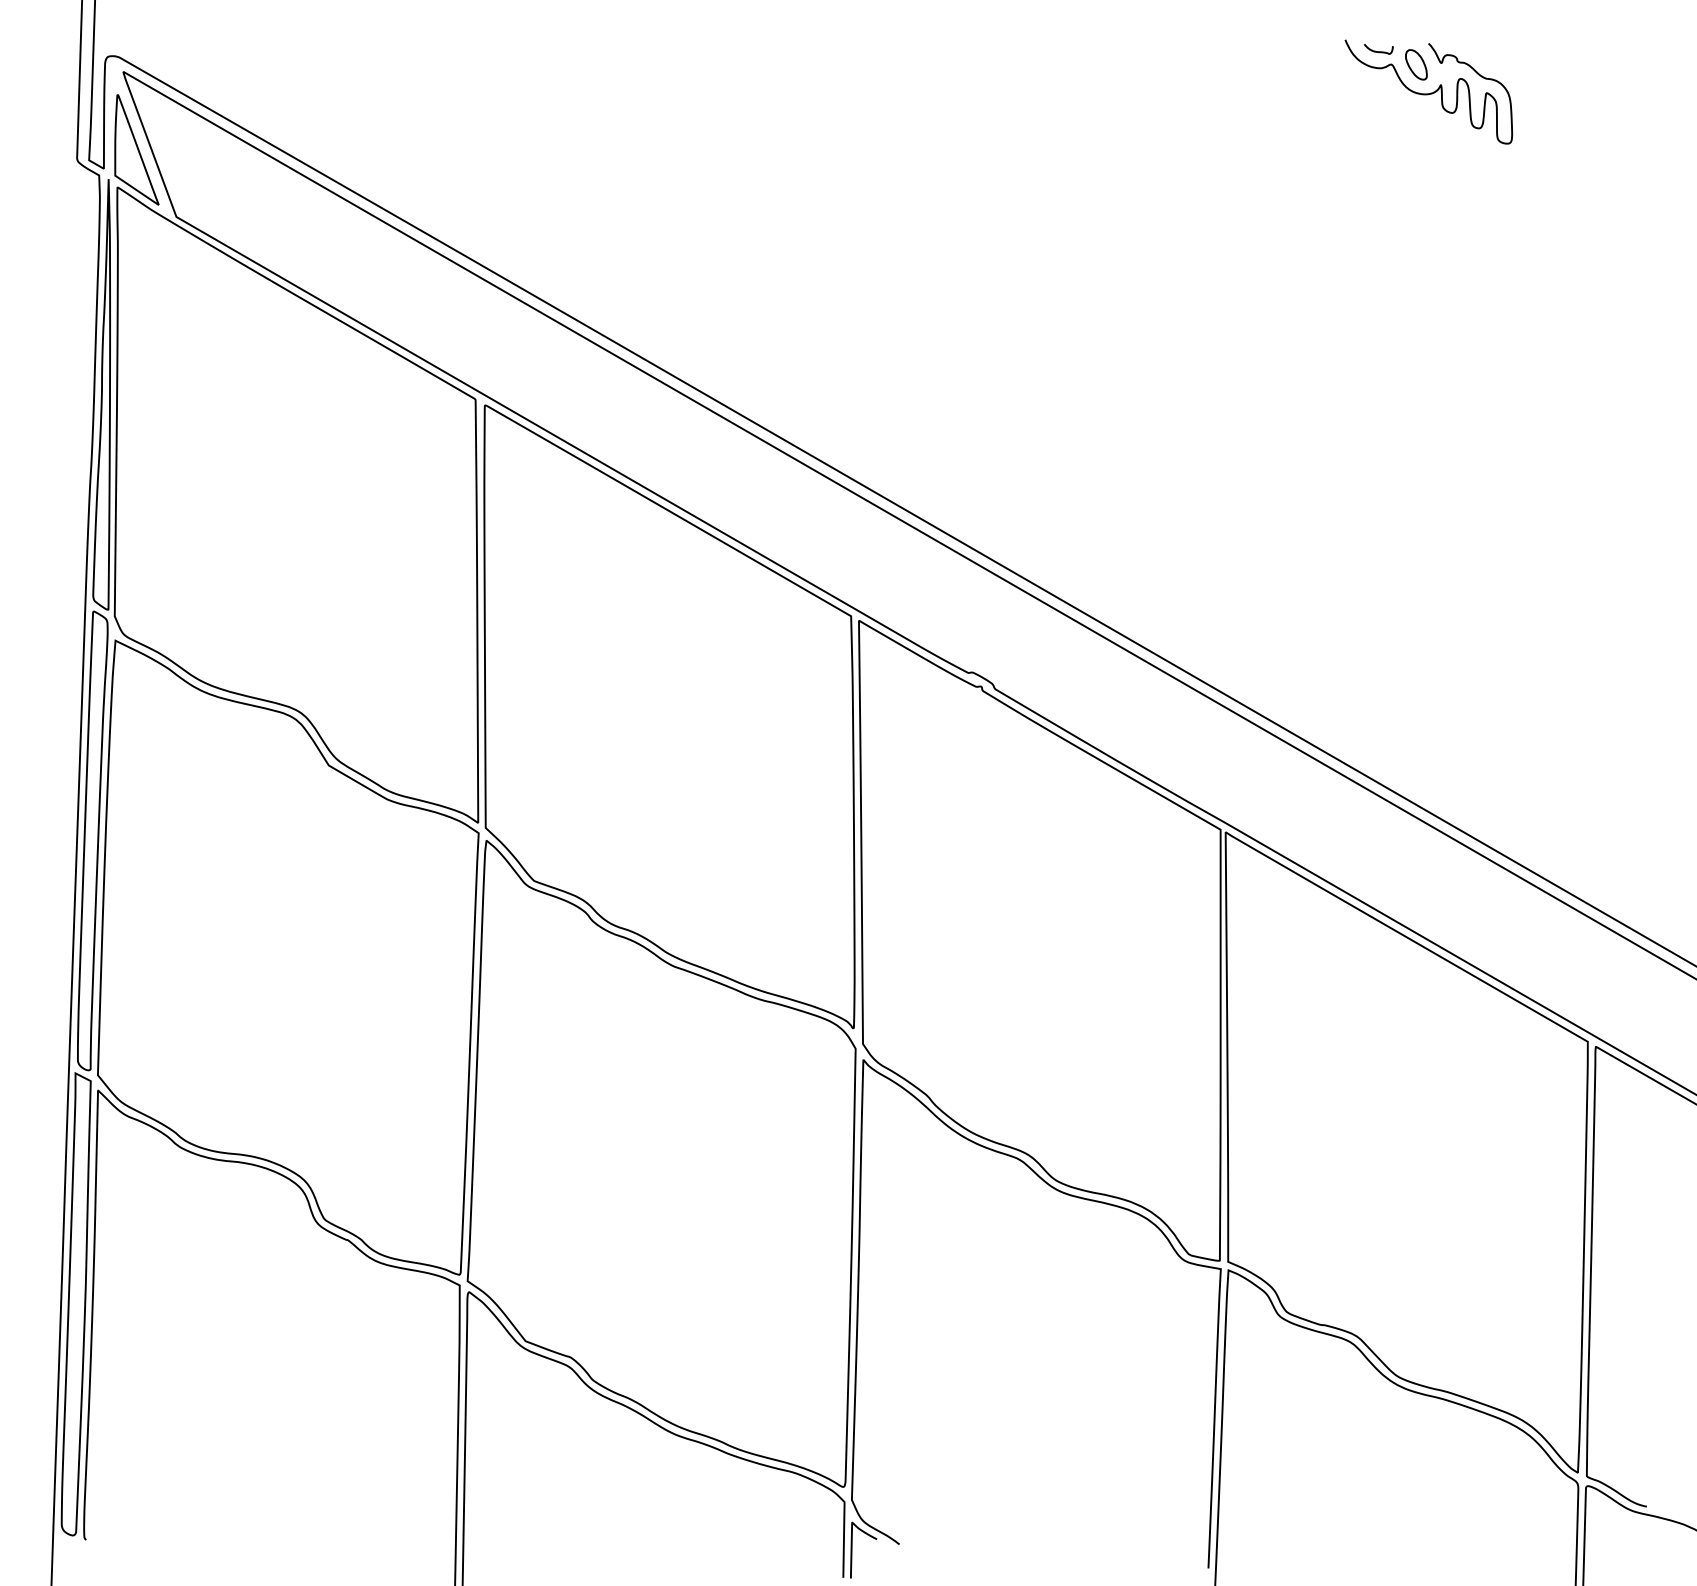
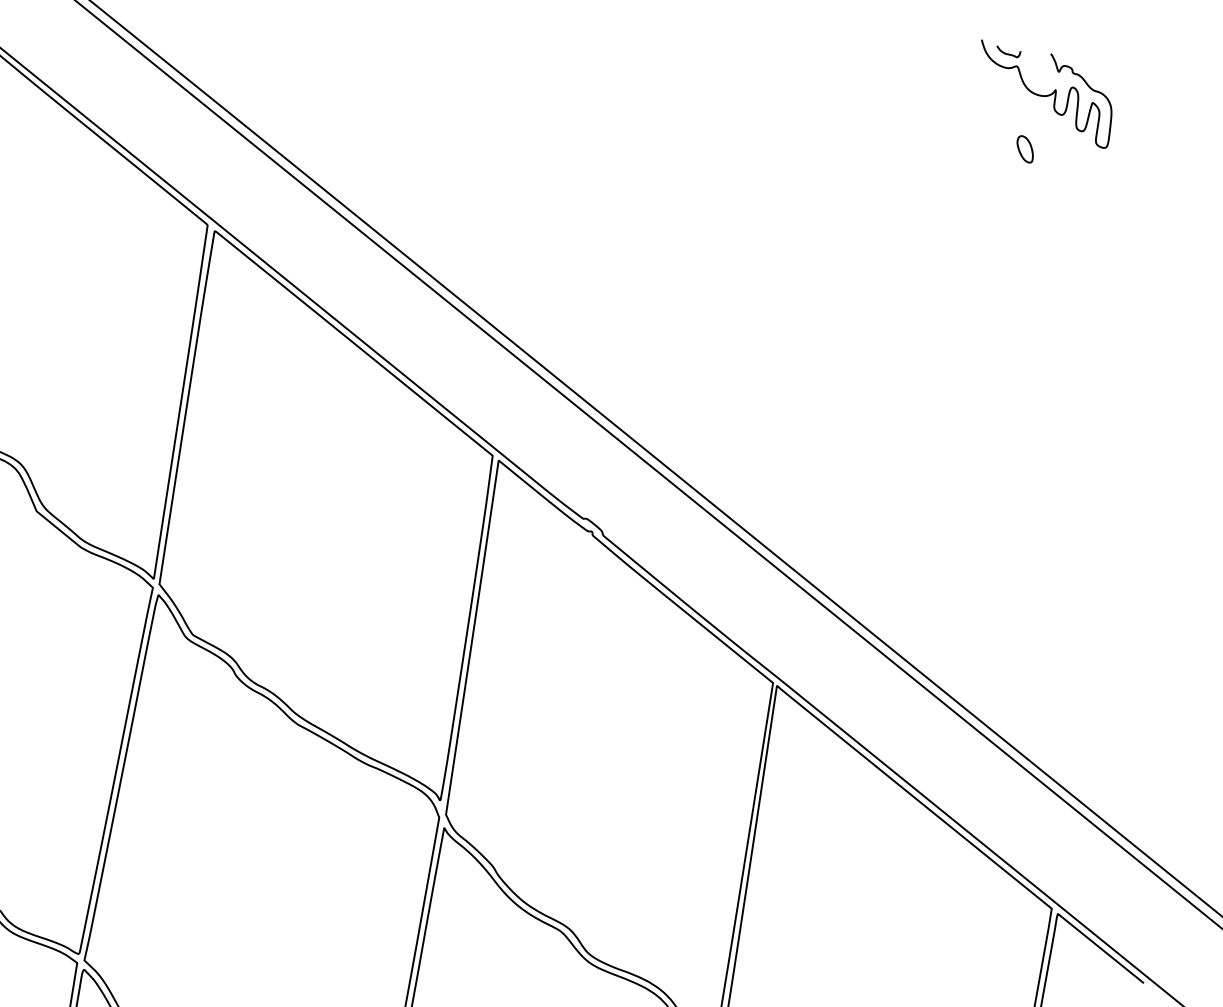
part: (1416, 64) -> (1025, 149), moved

